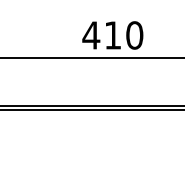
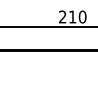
text: (90, 34) -> (62, 16), 410 -> 210

